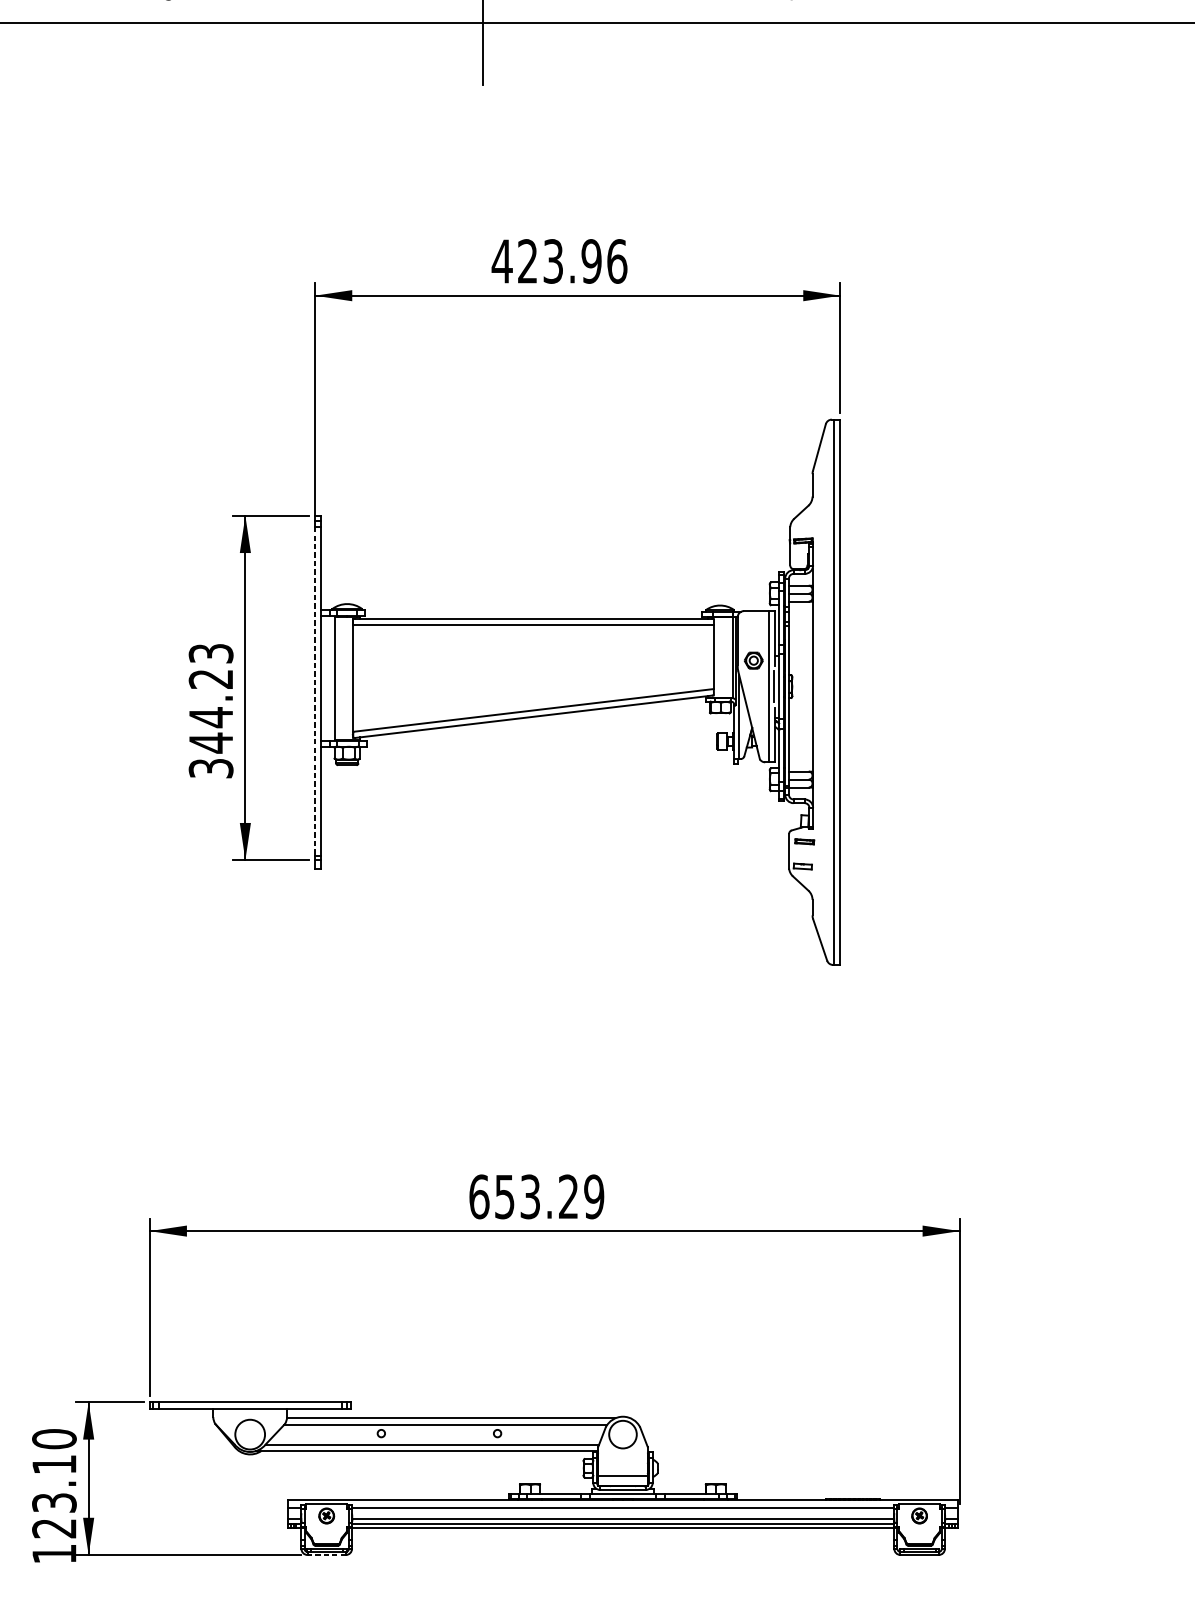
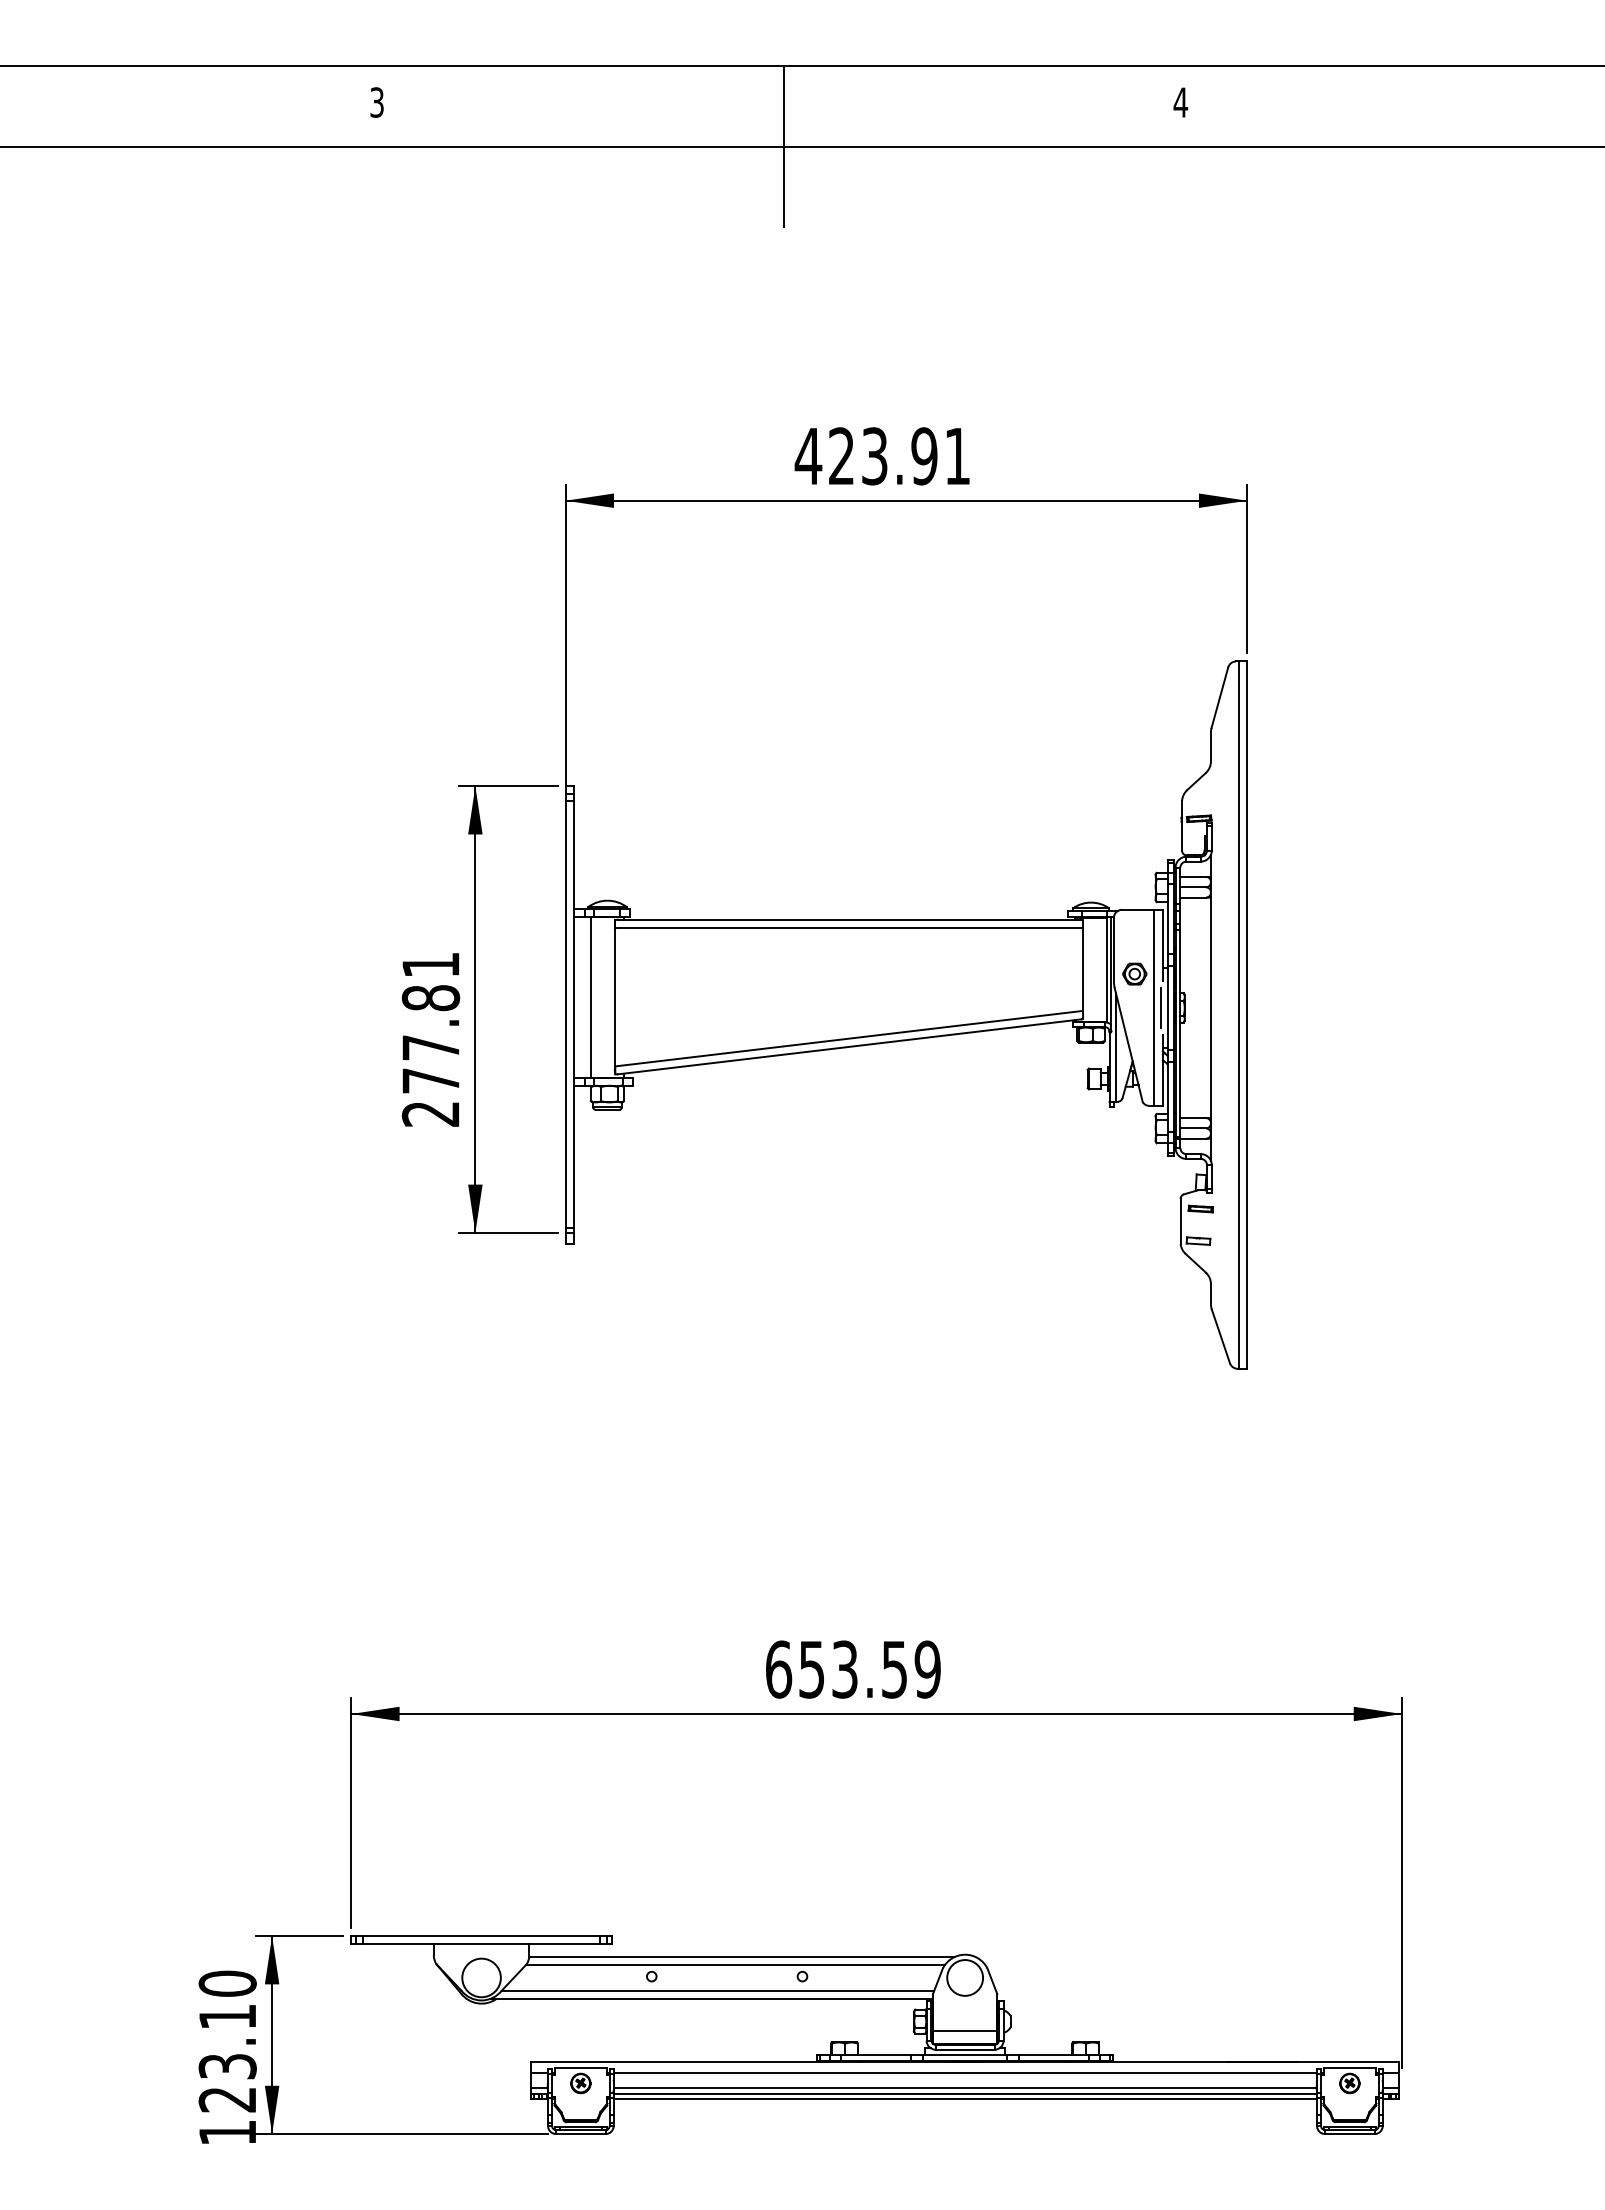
text: (617, 261) -> (957, 456), 423.96 -> 423.91
line: (314, 691) -> (565, 1014), dashed -> solid
text: (210, 711) -> (430, 1039), 344.23 -> 277.81
text: (568, 1196) -> (894, 1669), 653.29 -> 653.59
line: (326, 1555) -> (580, 2134), dashed -> solid

